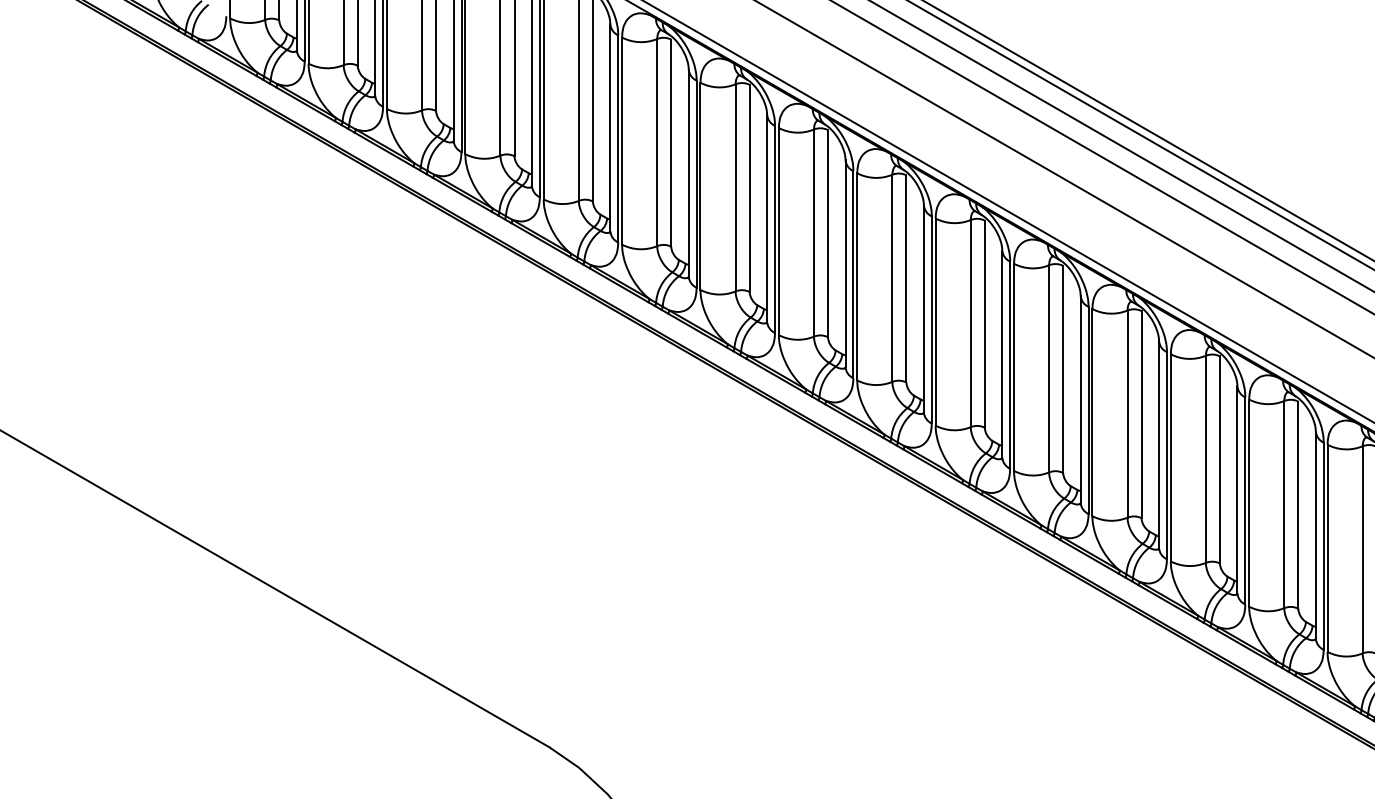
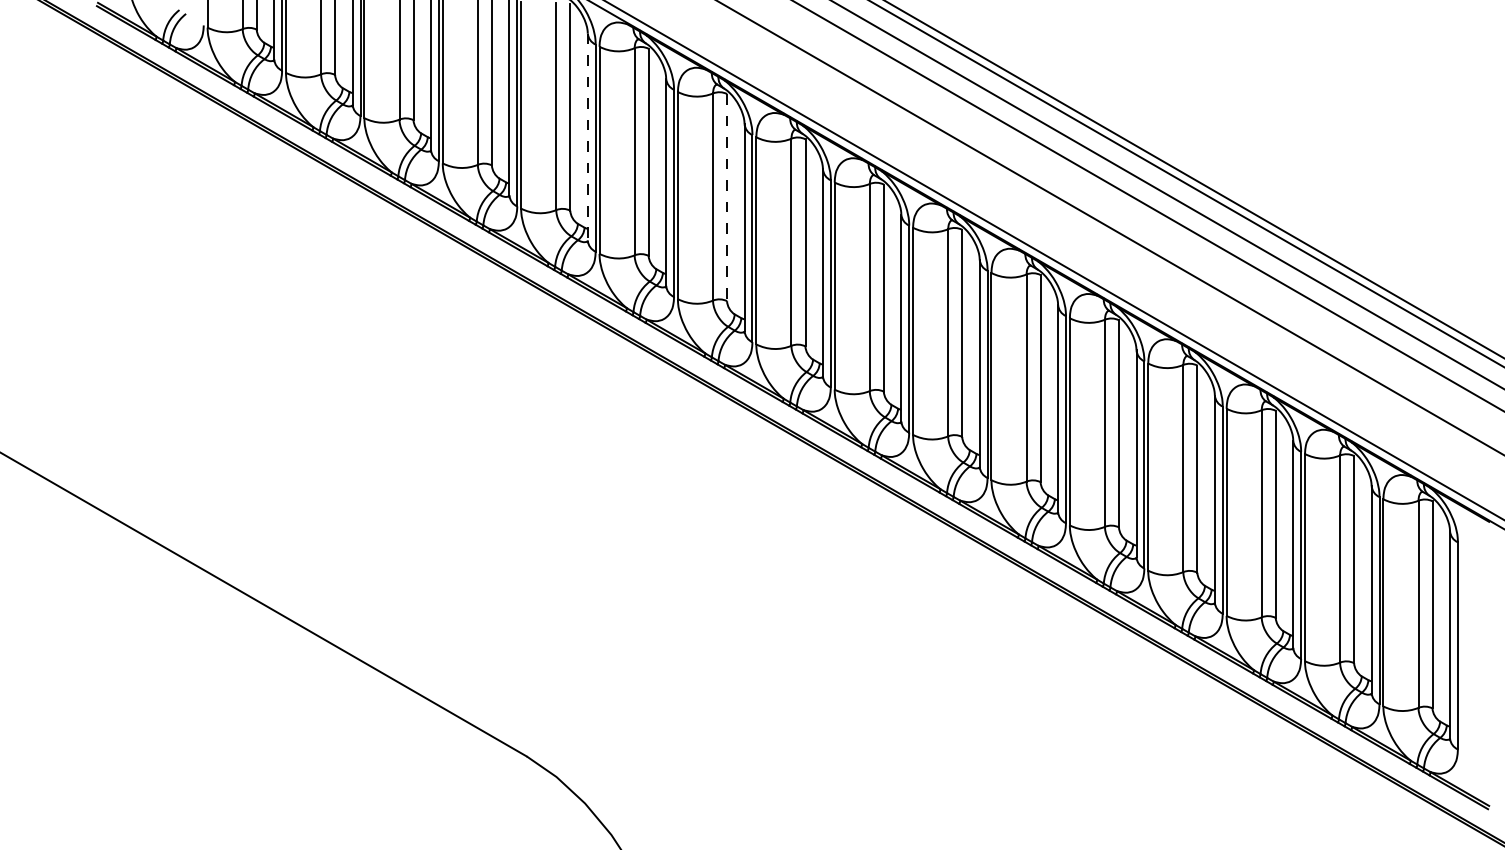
line: (610, 128) -> (587, 137), solid -> dashed
line: (750, 188) -> (727, 197), solid -> dashed

